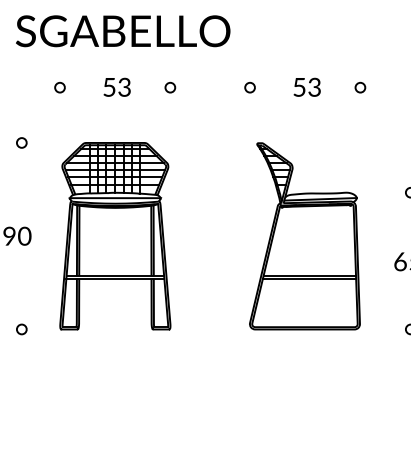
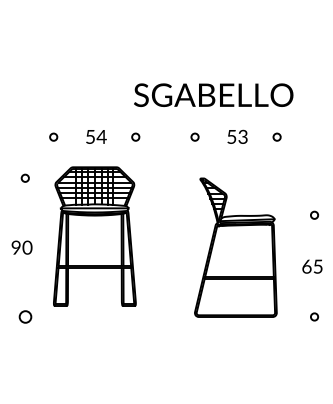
text: (122, 30) -> (213, 94), moved
text: (124, 86) -> (101, 136), 53 -> 54
part: (114, 236) -> (94, 236), moved
part: (20, 328) -> (24, 316), size x1.6

